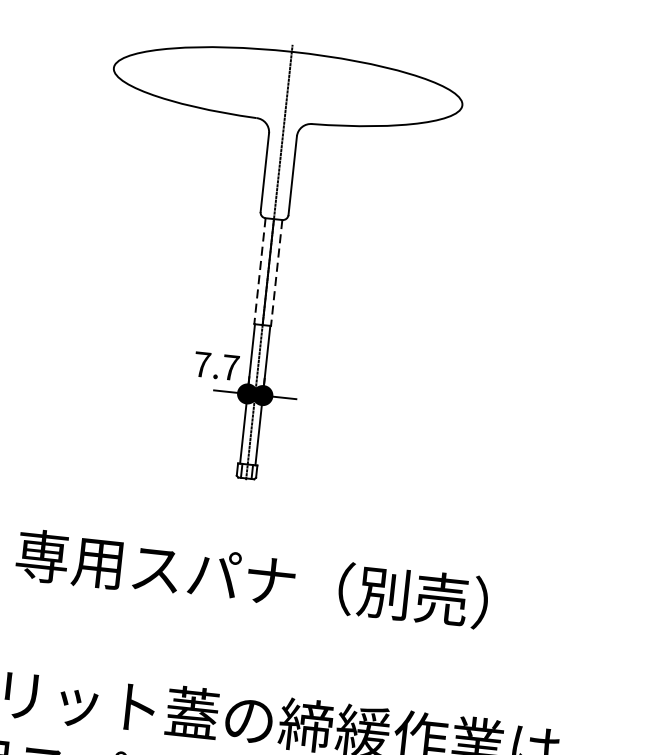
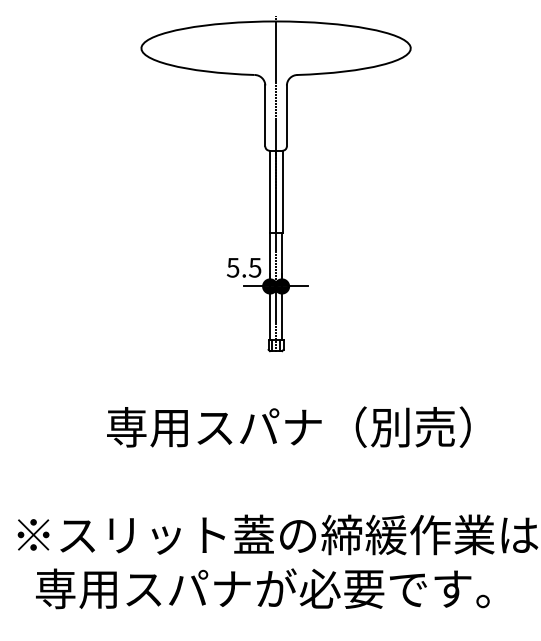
line: (259, 270) -> (269, 191), dashed -> solid
line: (276, 272) -> (282, 191), dashed -> solid
text: (215, 365) -> (243, 267), 7.7 -> 5.5

